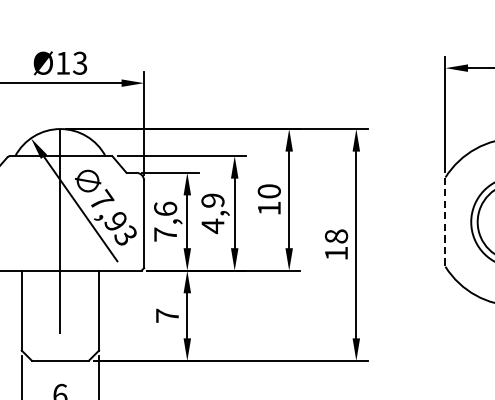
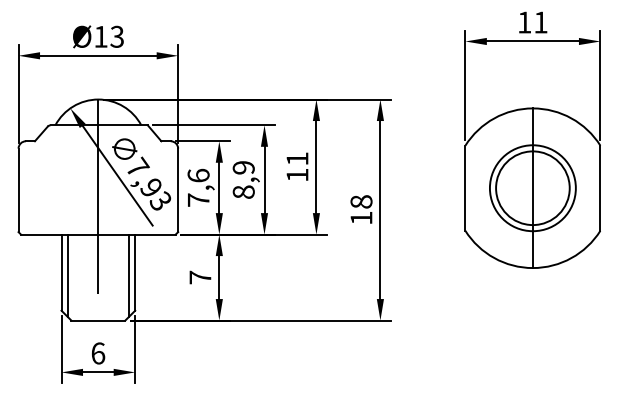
text: (269, 190) -> (297, 158), 10 -> 11
line: (445, 222) -> (465, 188), dashed -> solid
text: (212, 226) -> (243, 192), 4,9 -> 8,9
line: (28, 313) -> (67, 275), added
line: (93, 313) -> (129, 275), added

